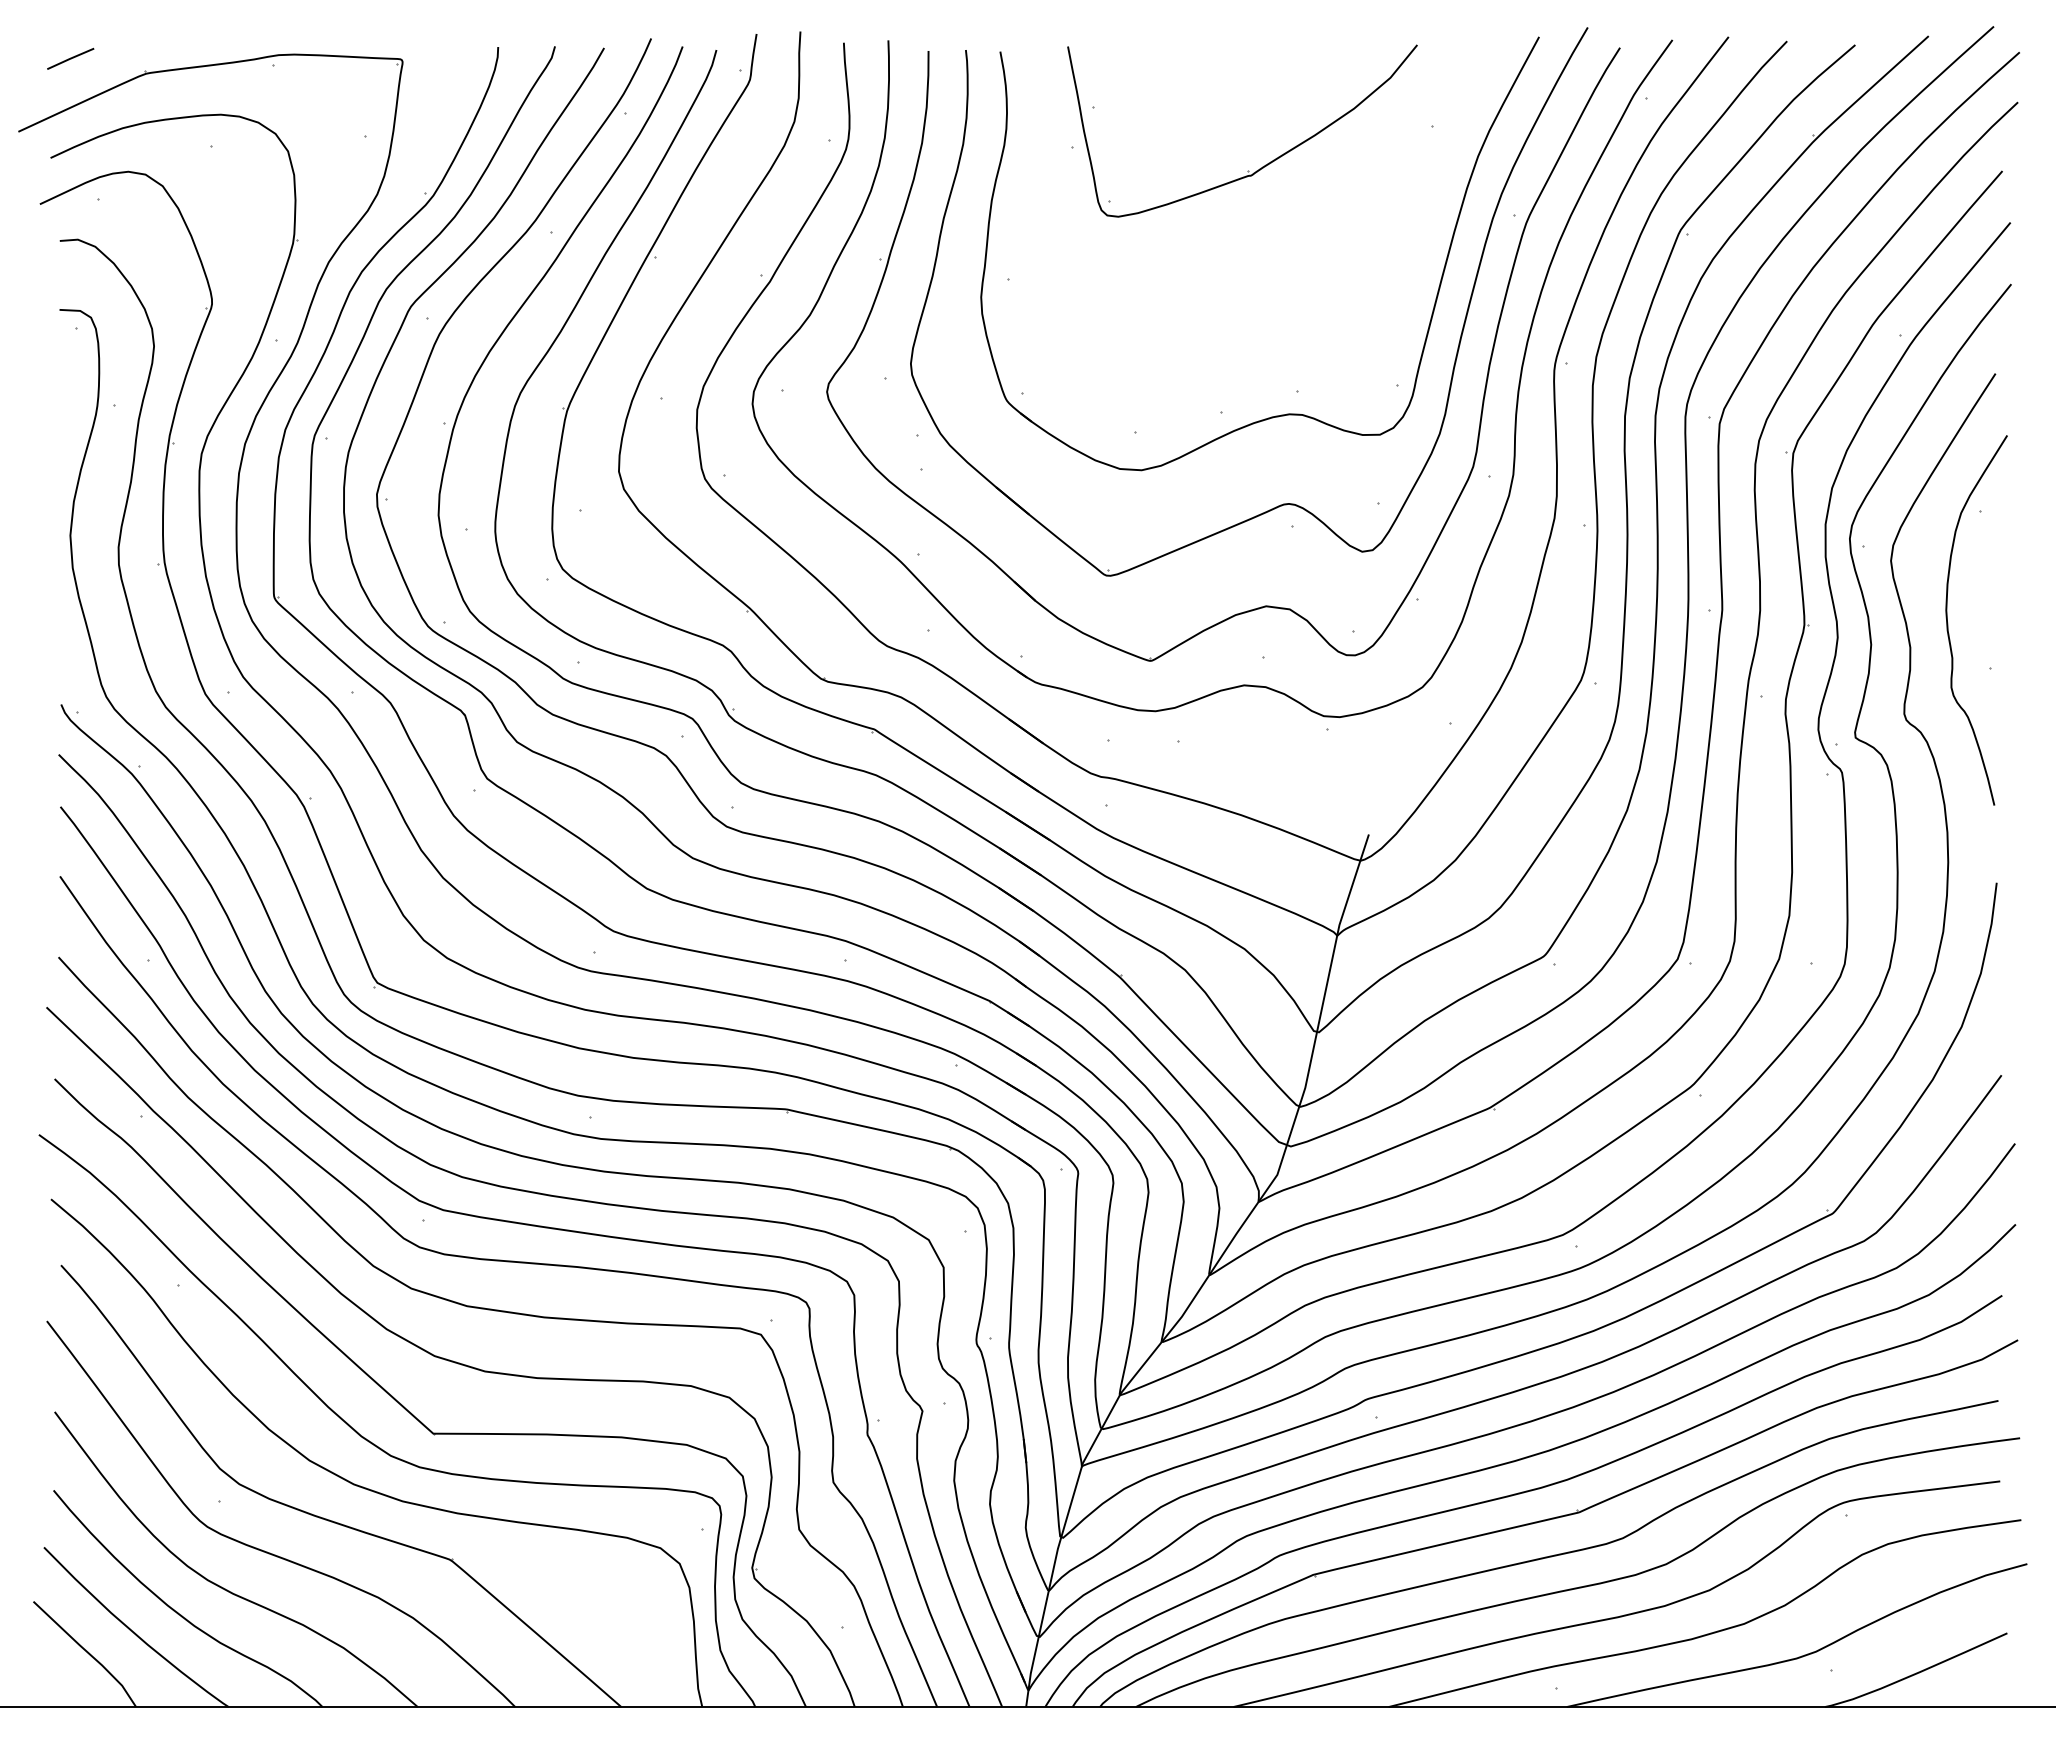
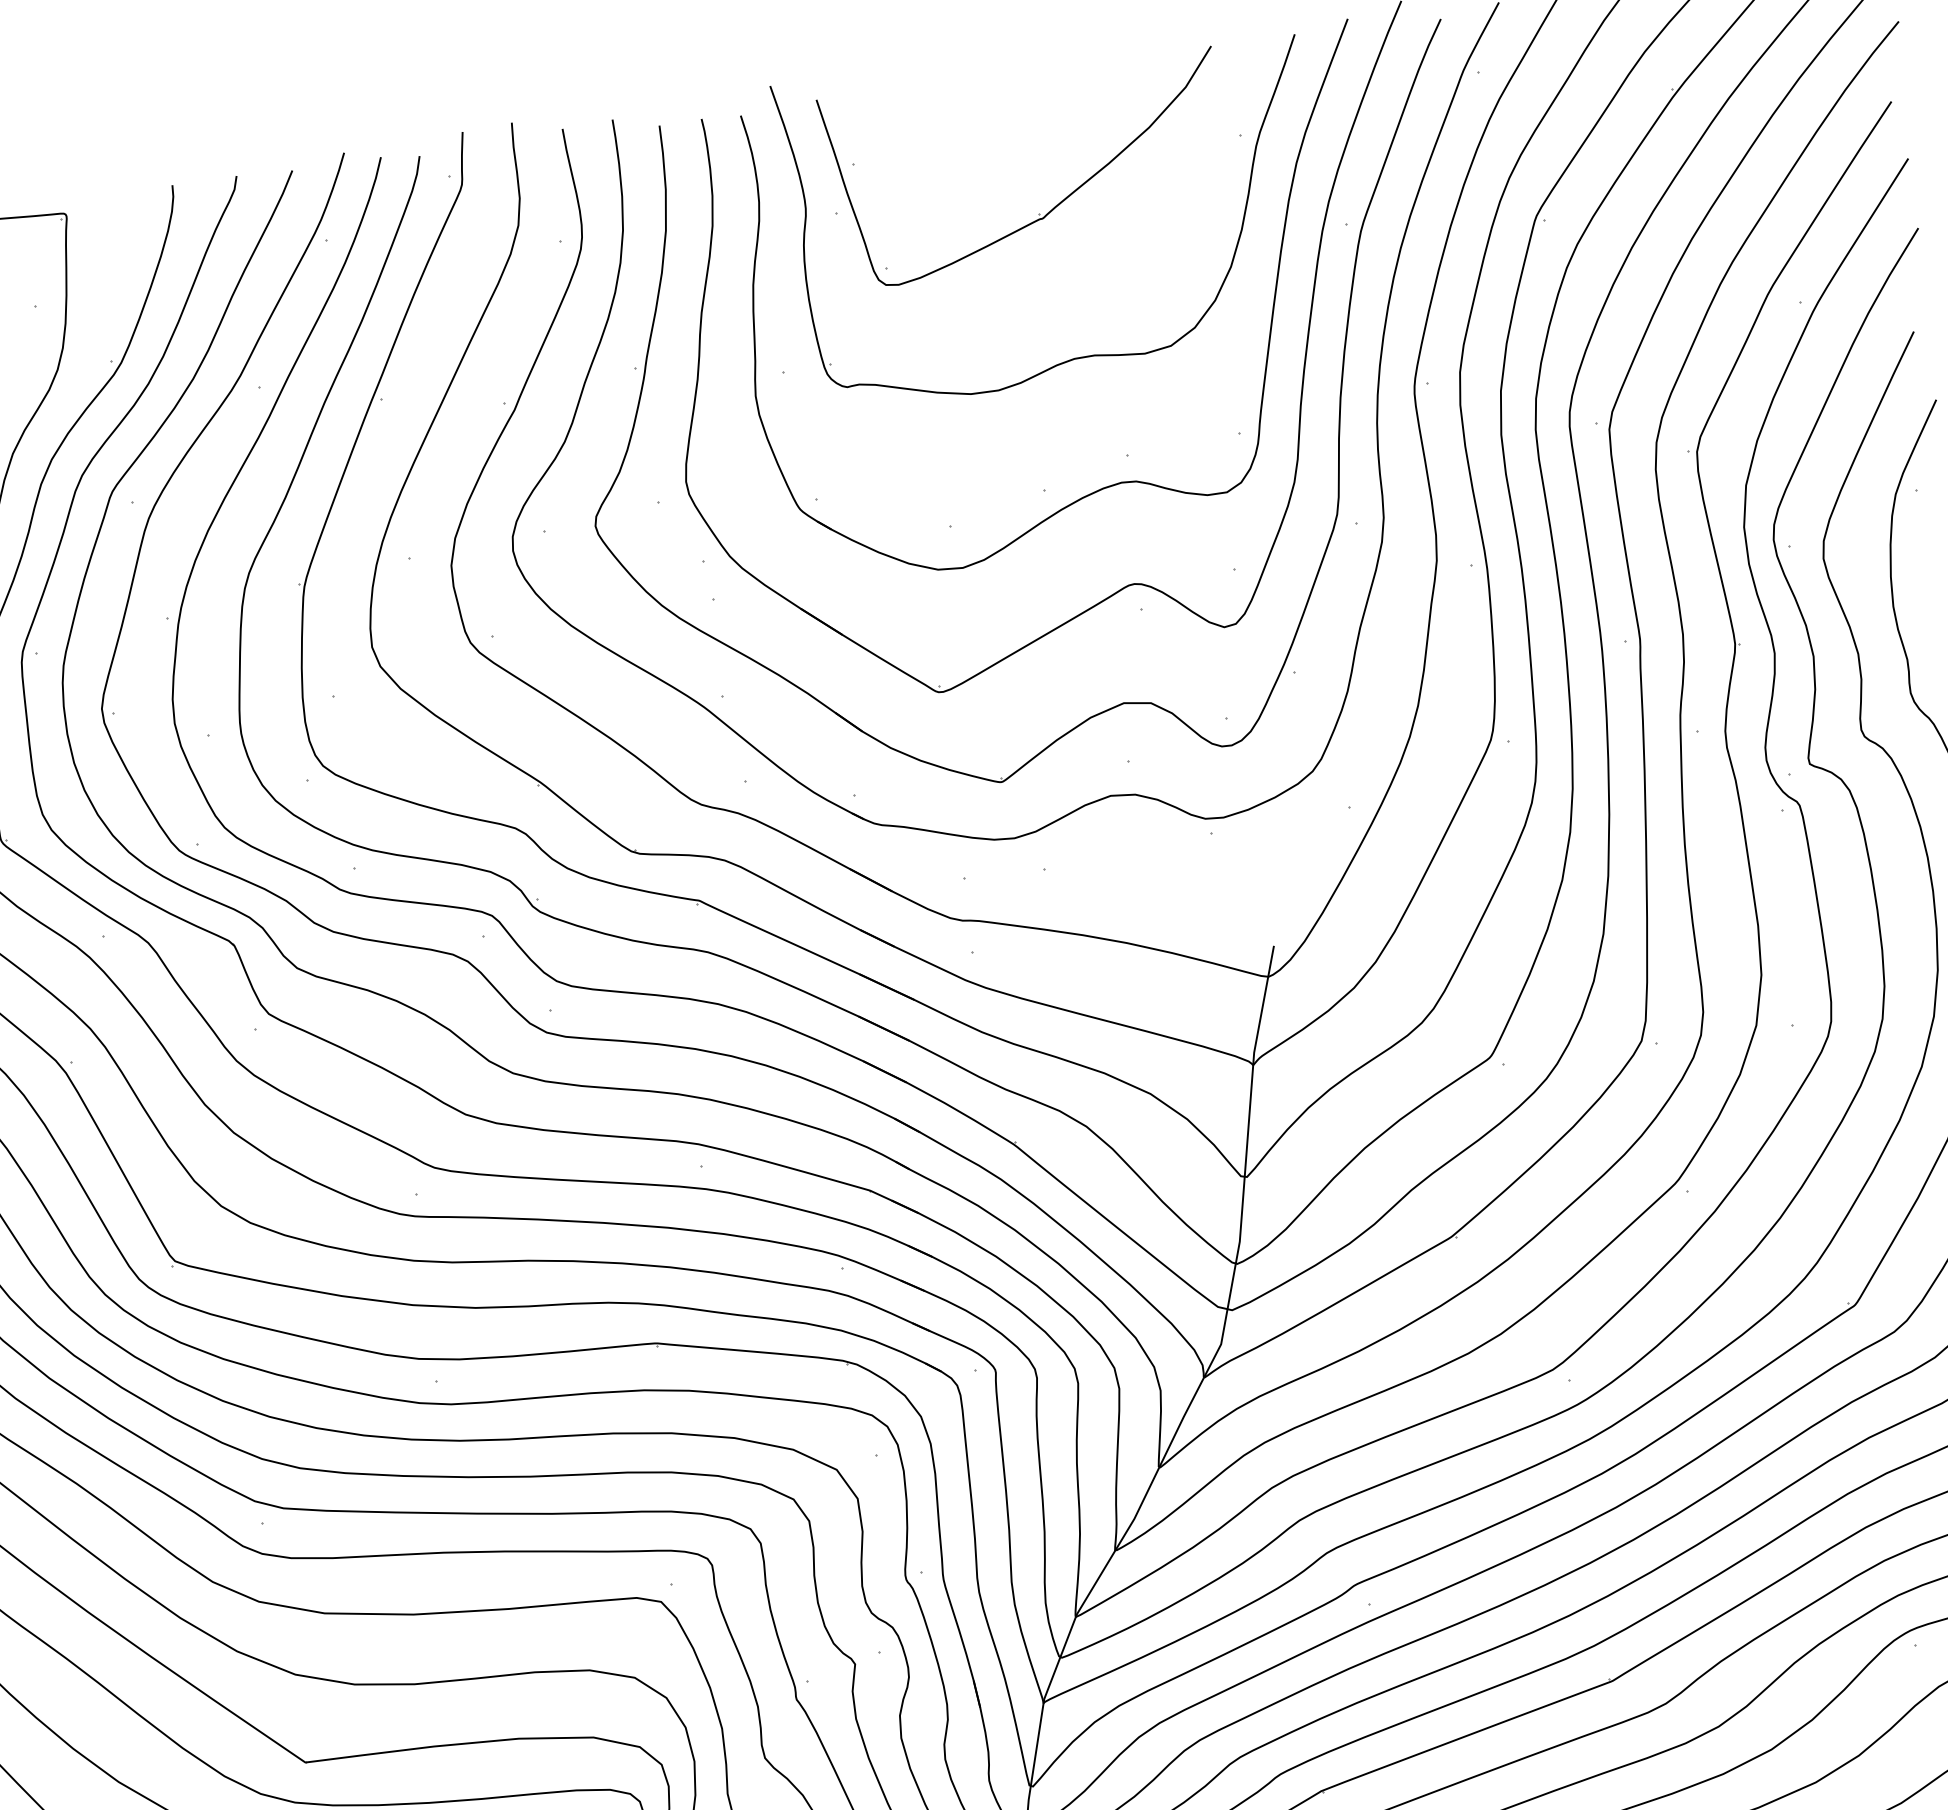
part: (1274, 299) -> (1087, 355), added

